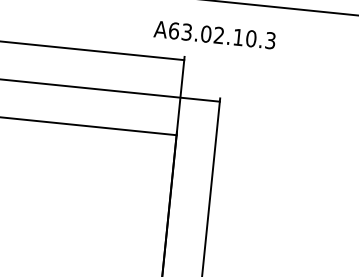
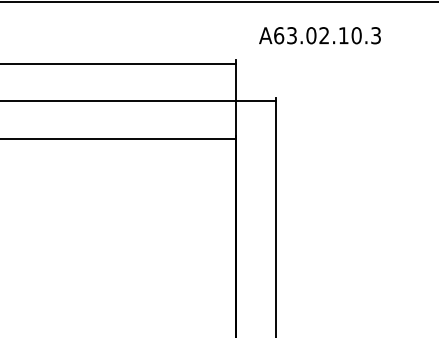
text: (214, 34) -> (319, 35), moved

